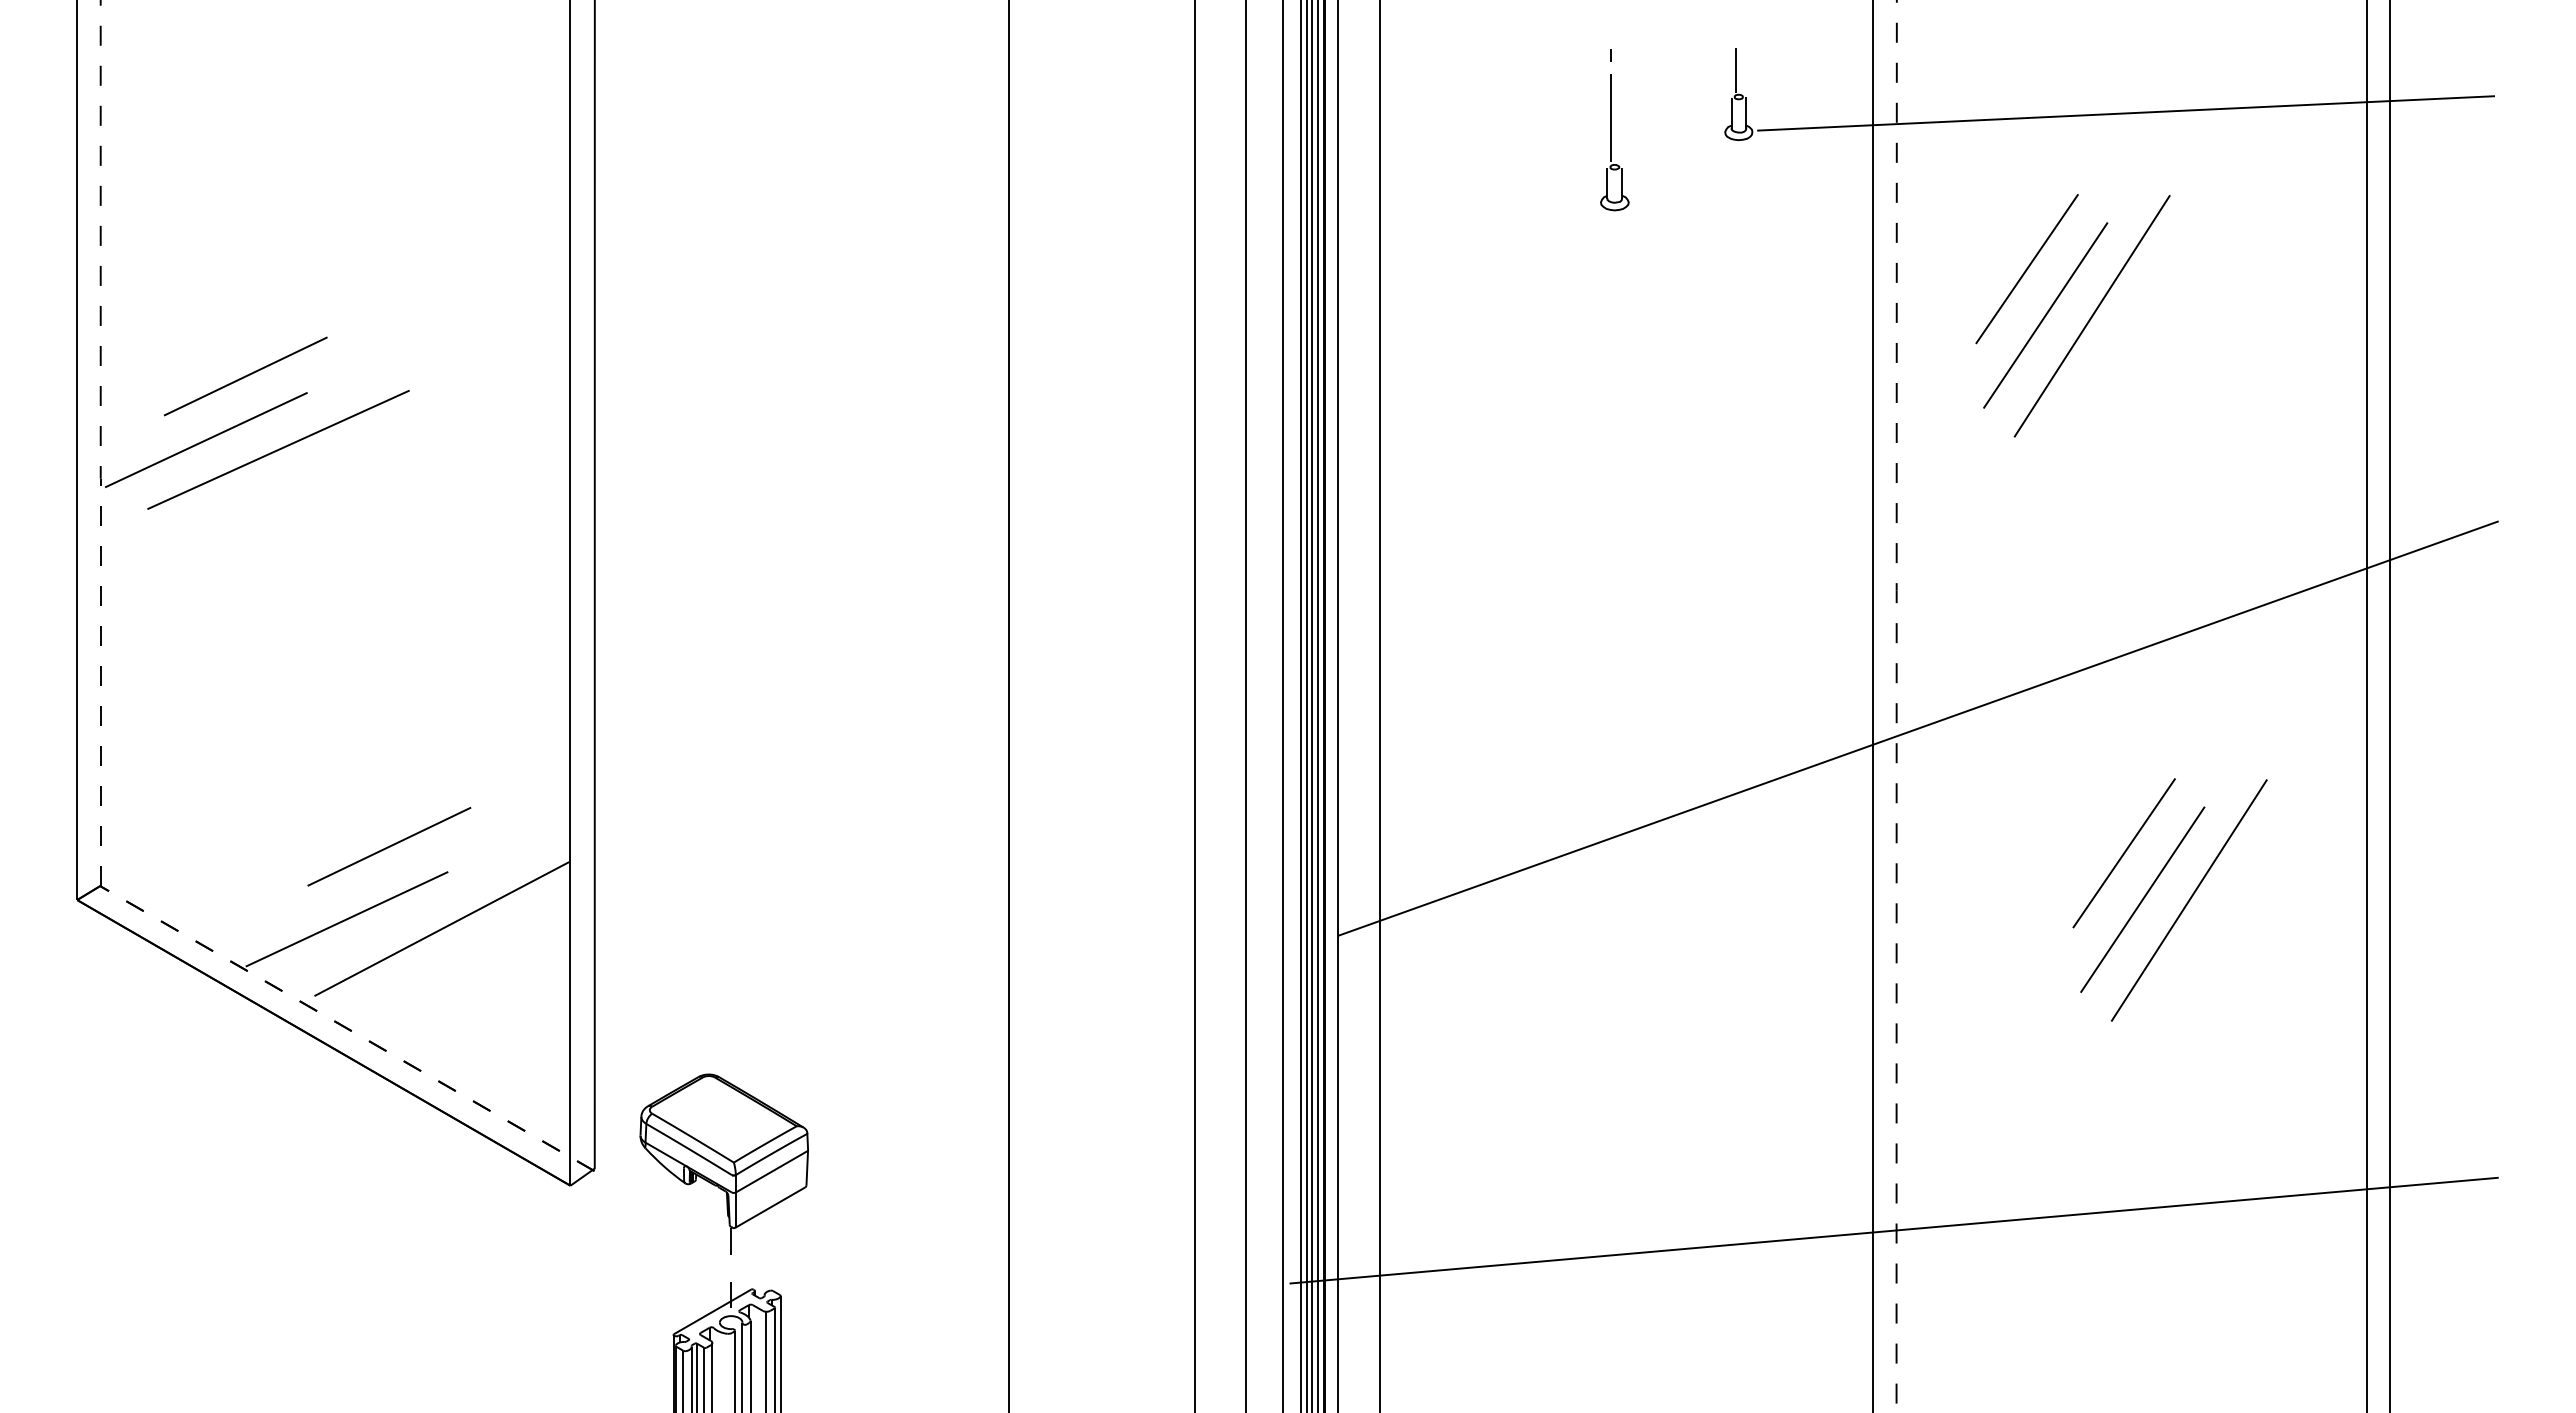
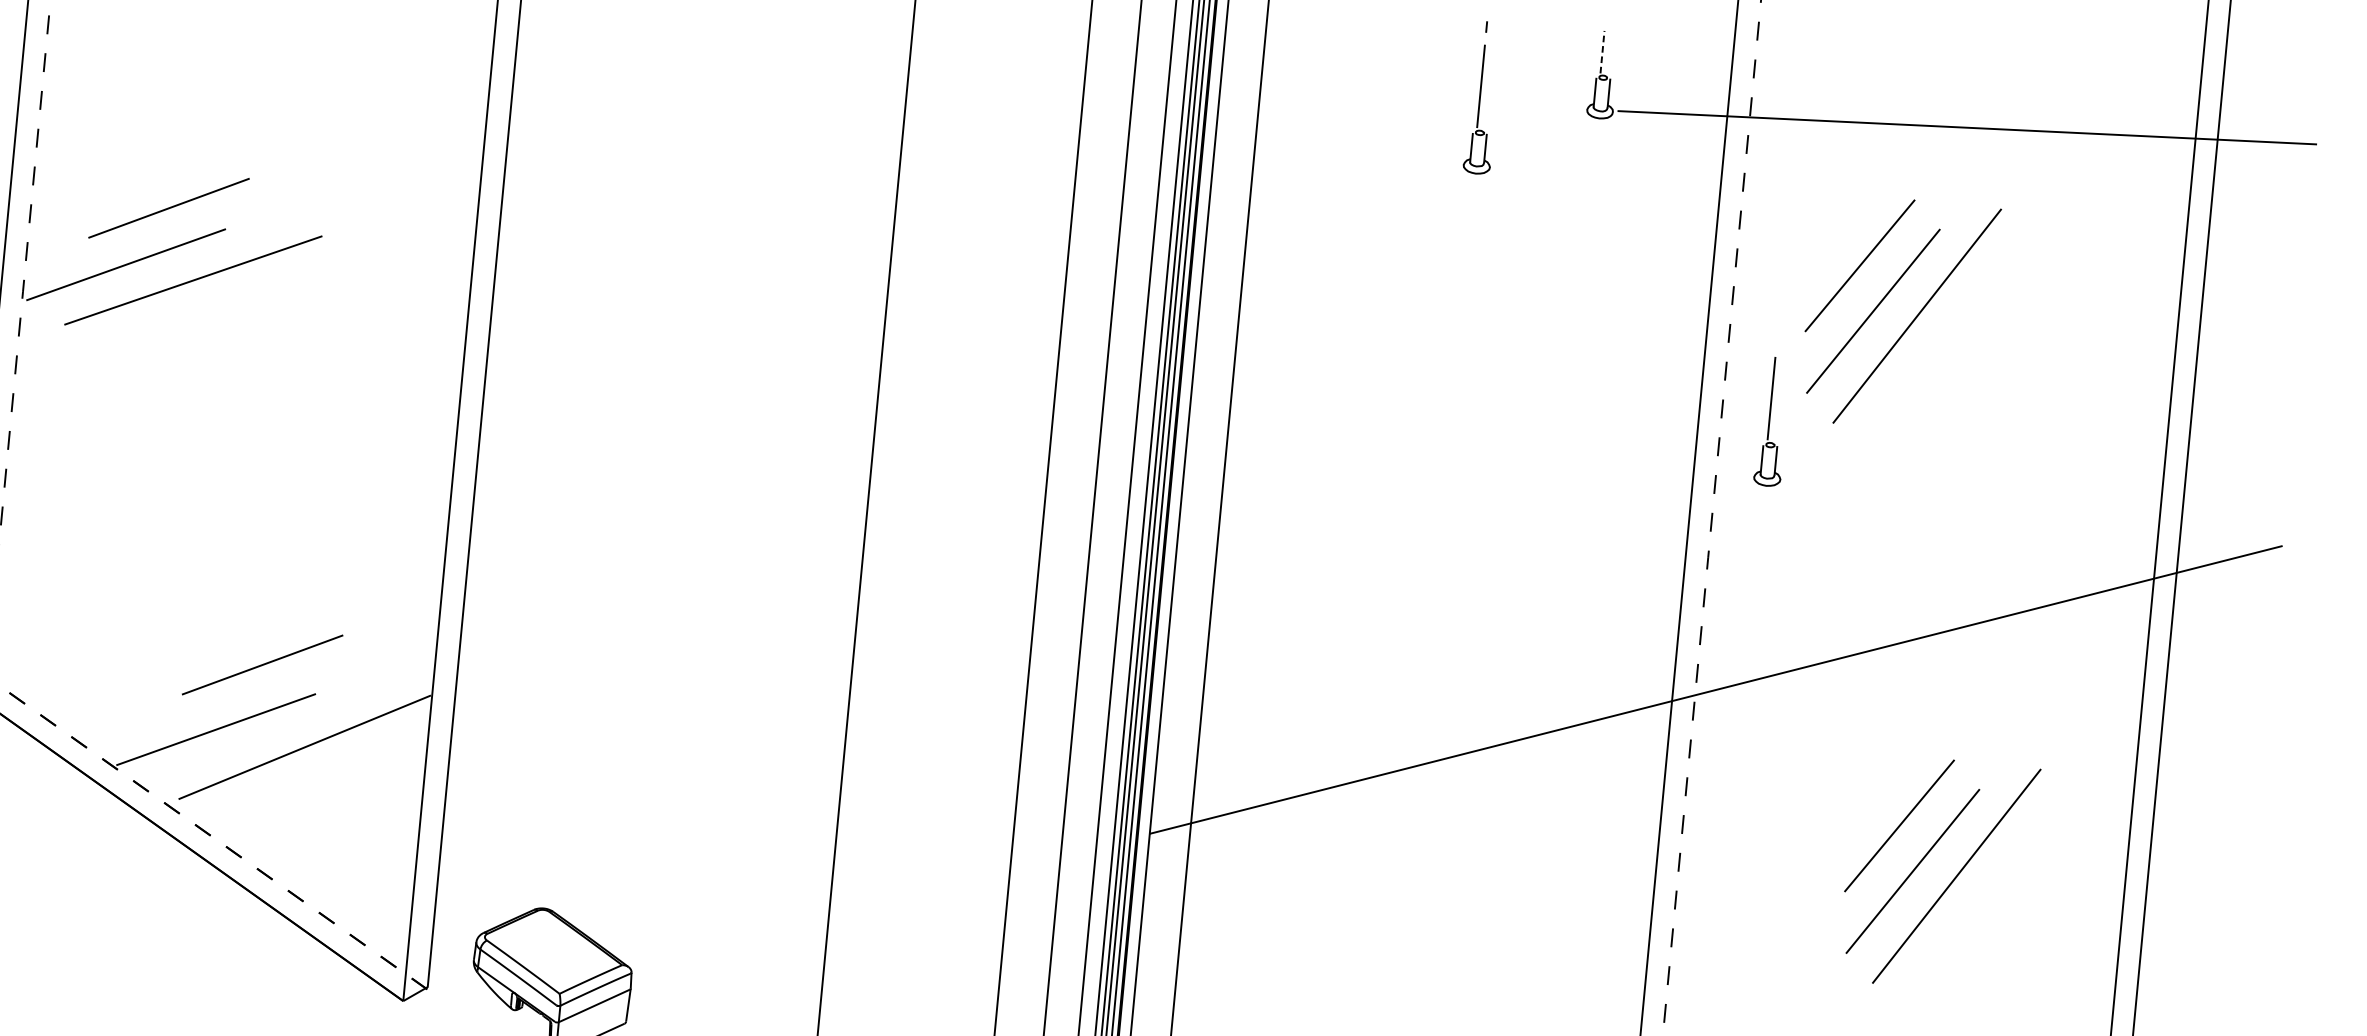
line: (1735, 70) -> (1602, 52), solid -> dashed
part: (1950, 441) -> (1772, 421), added

